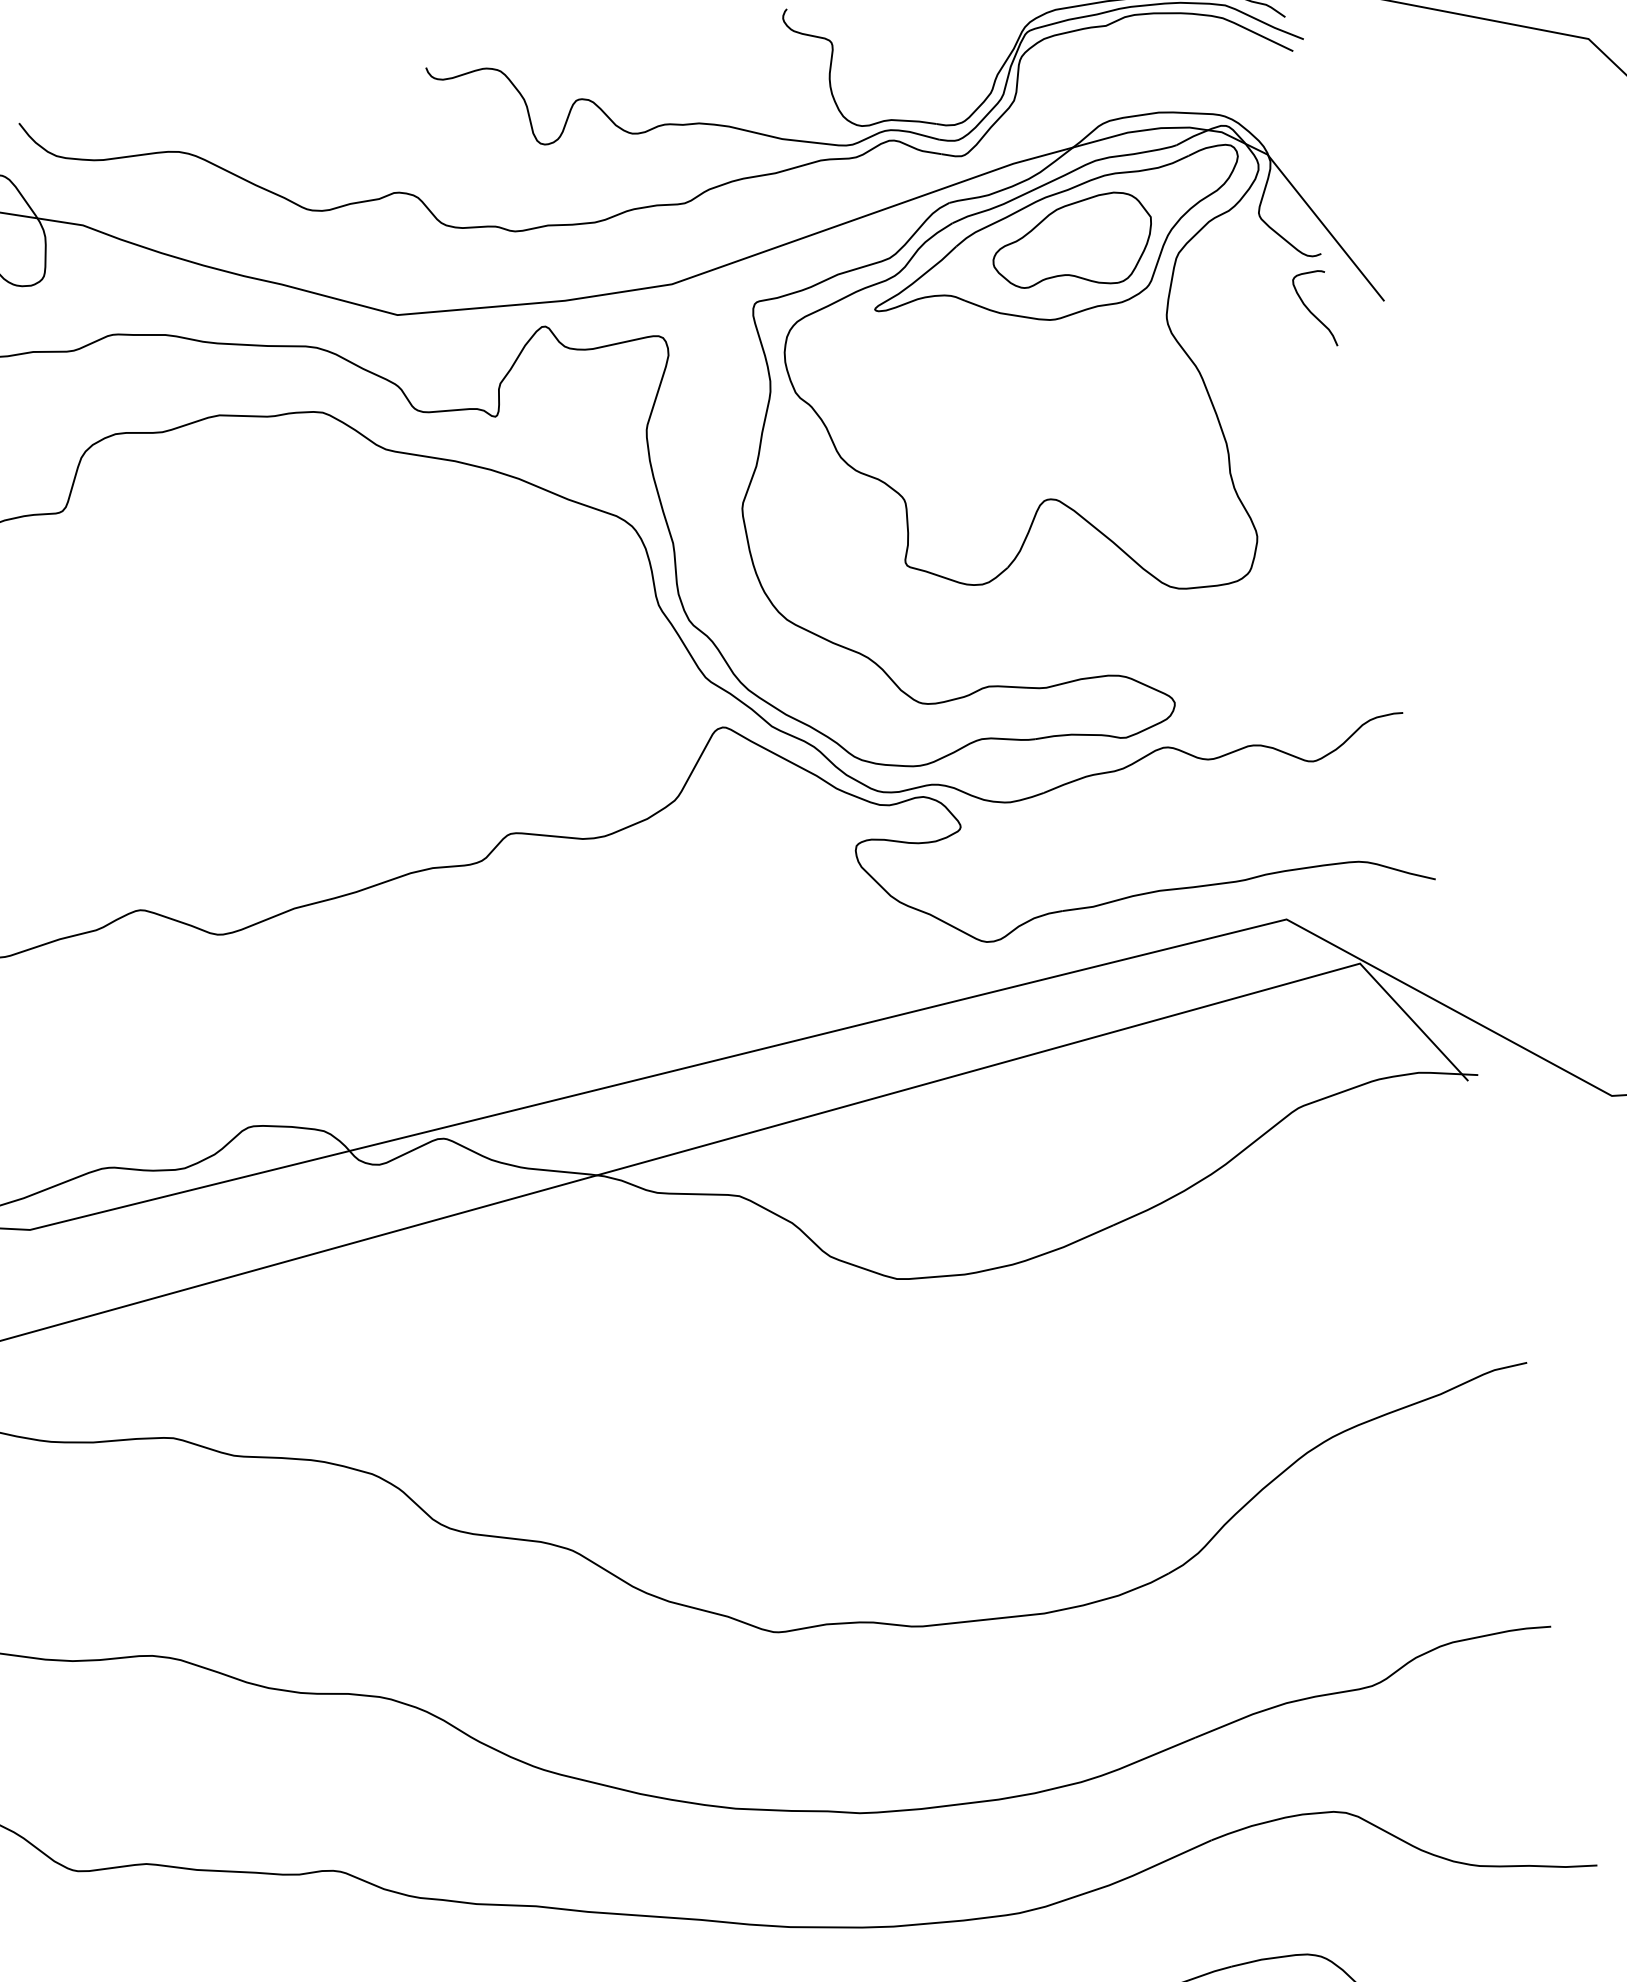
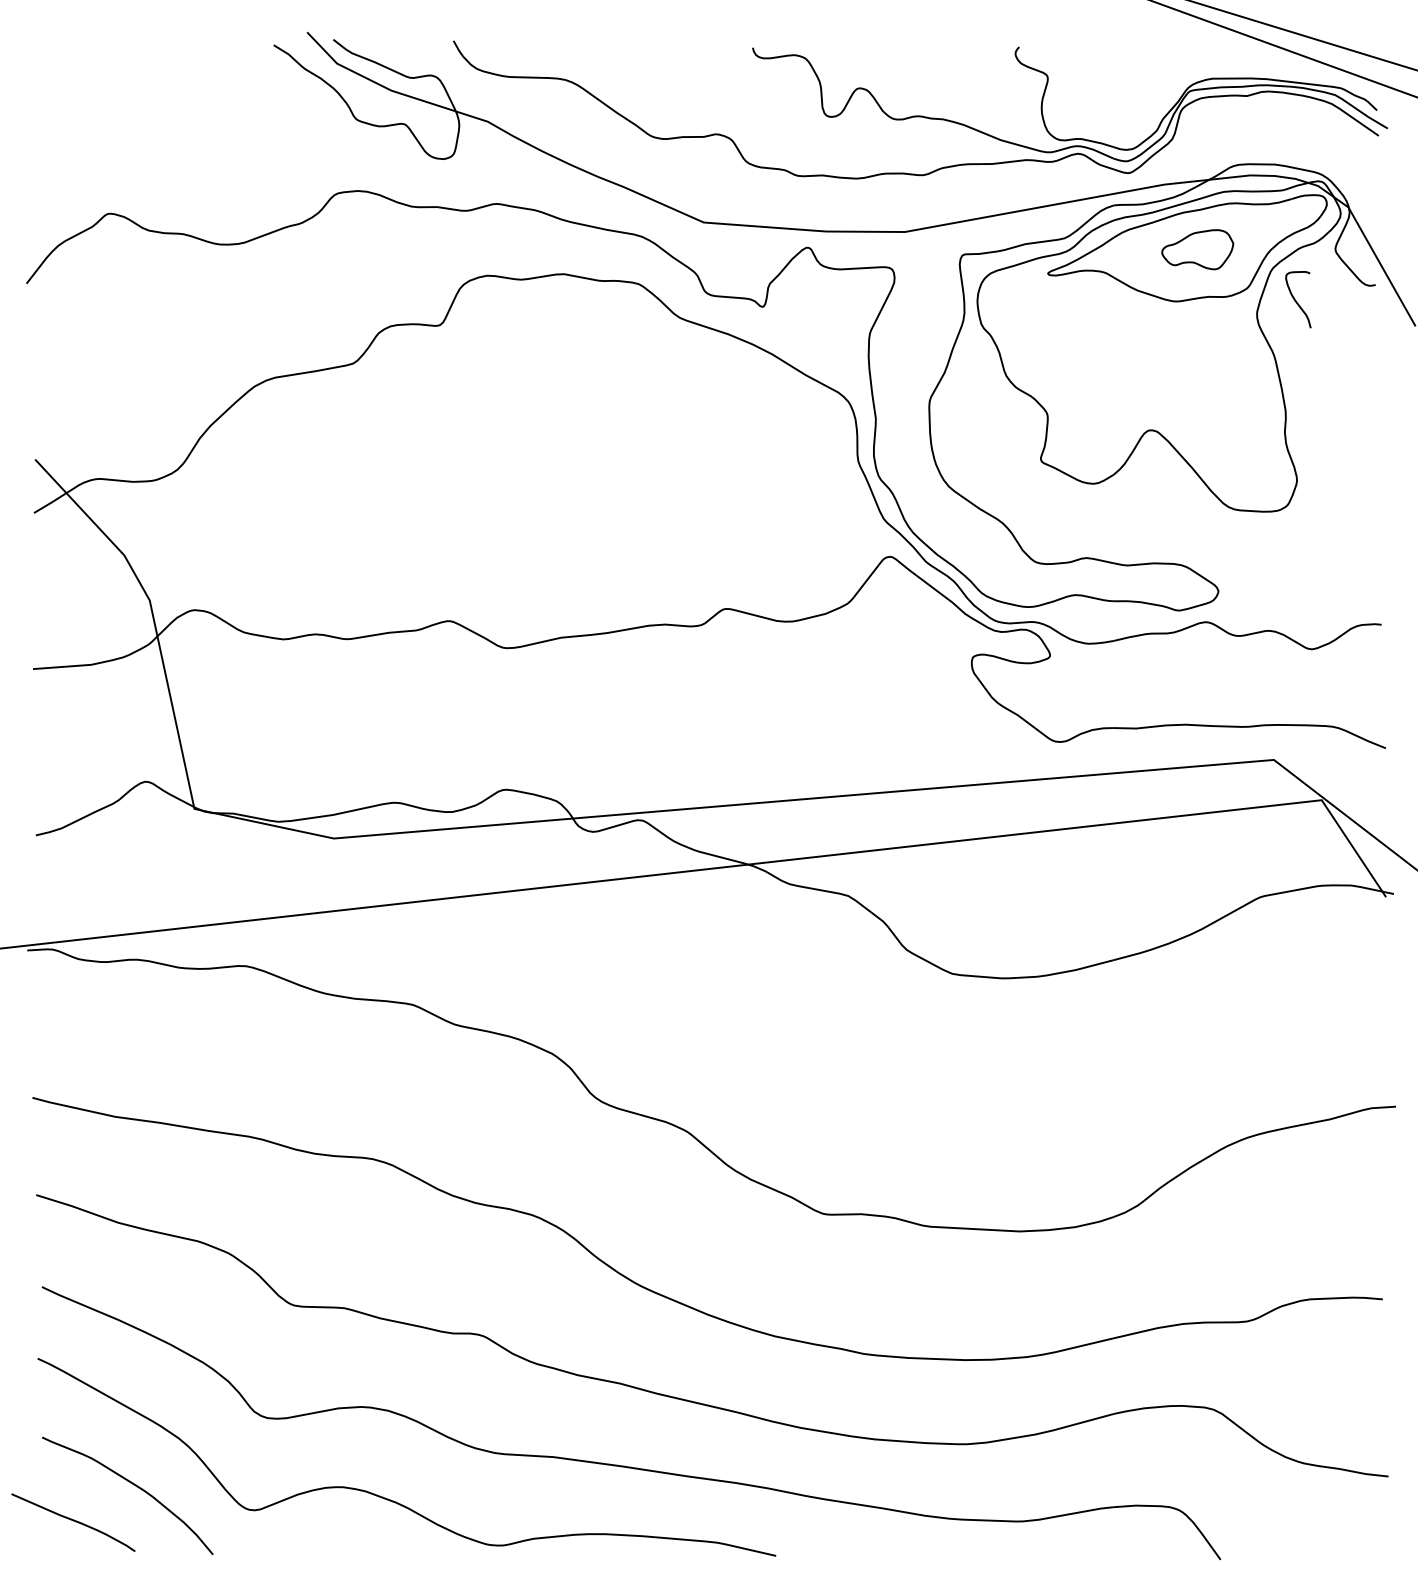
part: (1072, 244) -> (1197, 249), size x0.6
curve: (1312, 311) -> (1296, 300), moved

